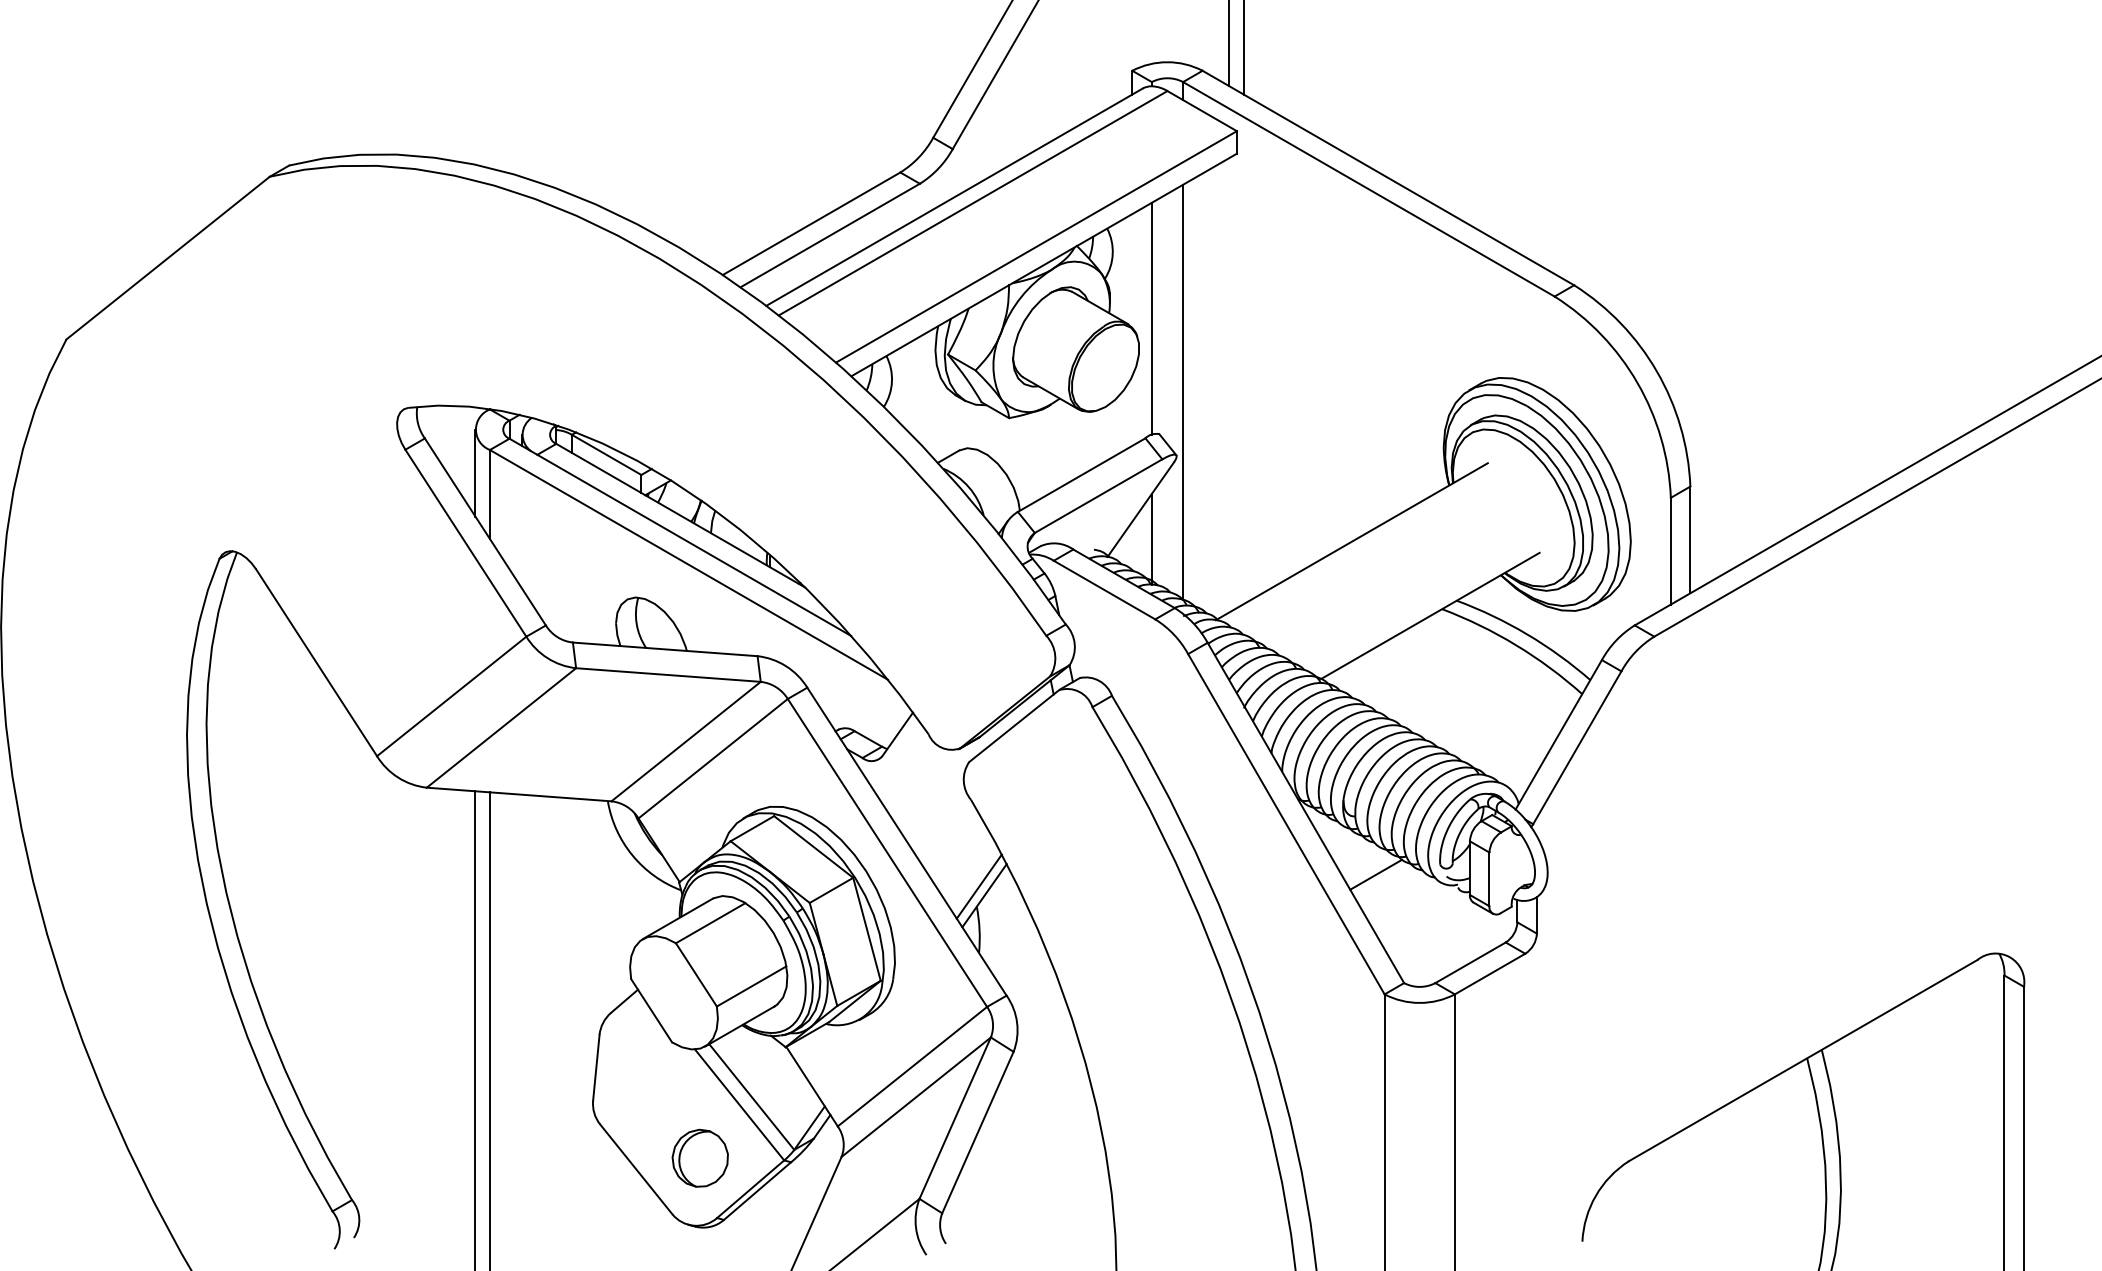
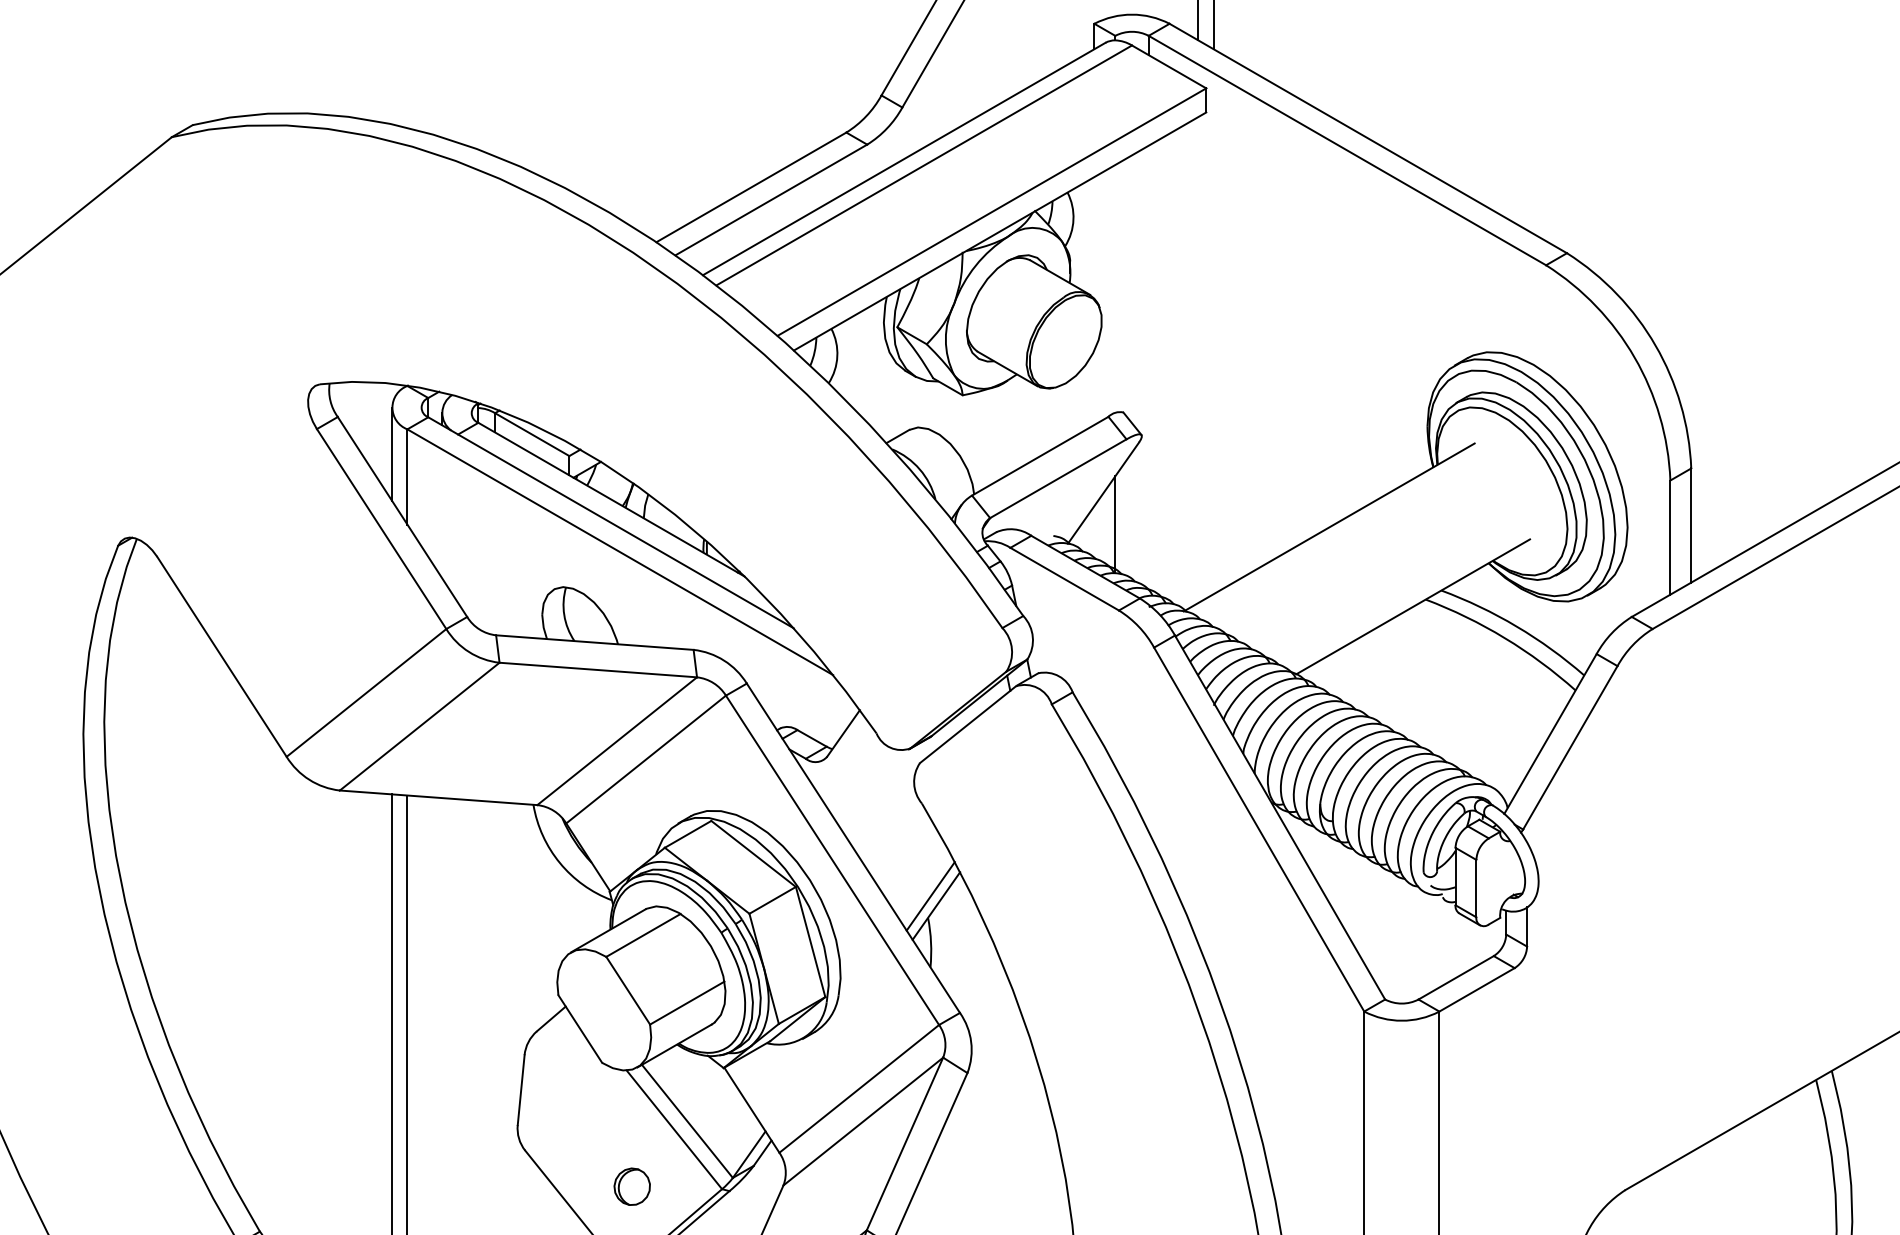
line: (1151, 318) -> (1114, 288), removed
line: (1183, 391) -> (1149, 366), removed
line: (1376, 874) -> (1355, 883), removed
part: (699, 1157) -> (631, 1186), size x0.6

